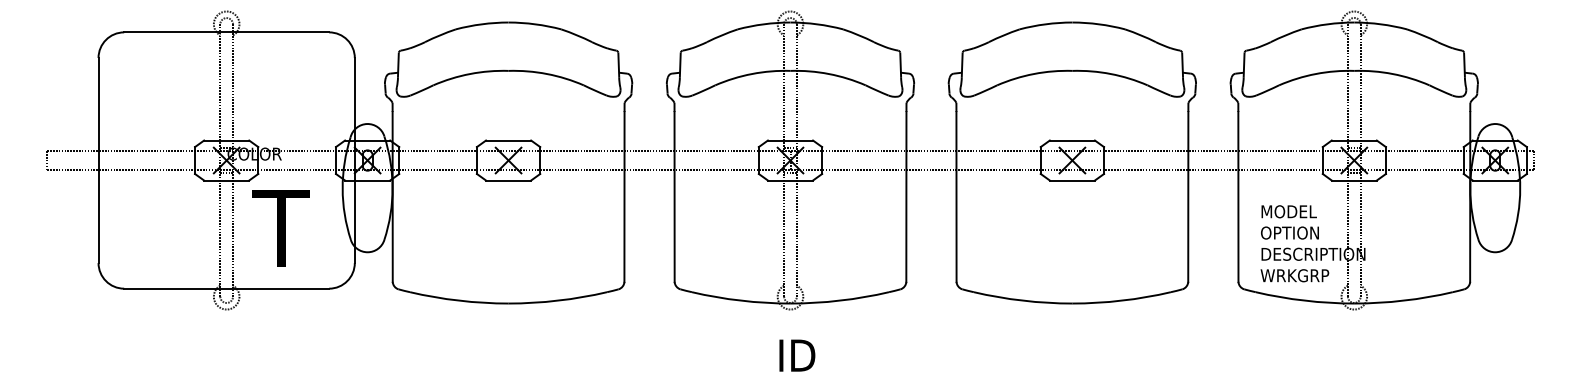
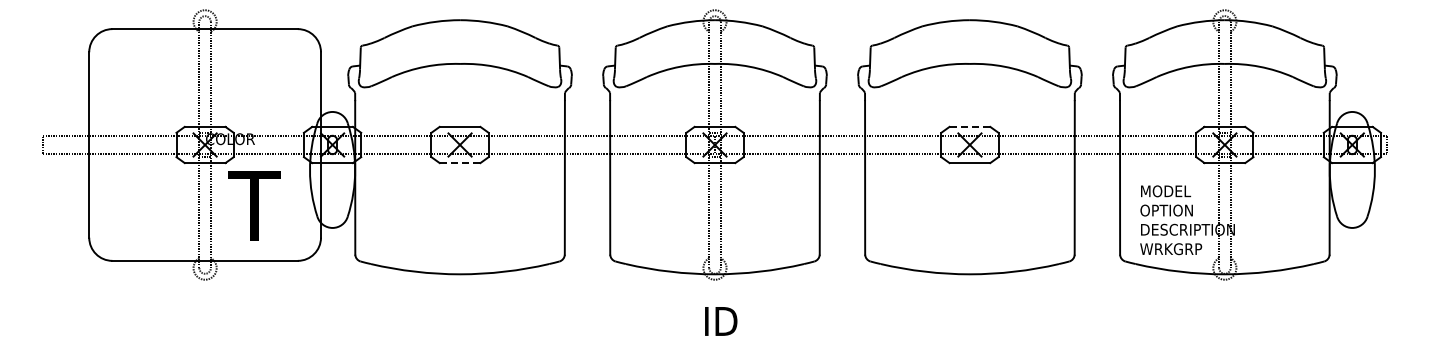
line: (1071, 140) -> (969, 126), solid -> dashed
line: (509, 180) -> (460, 163), solid -> dashed

